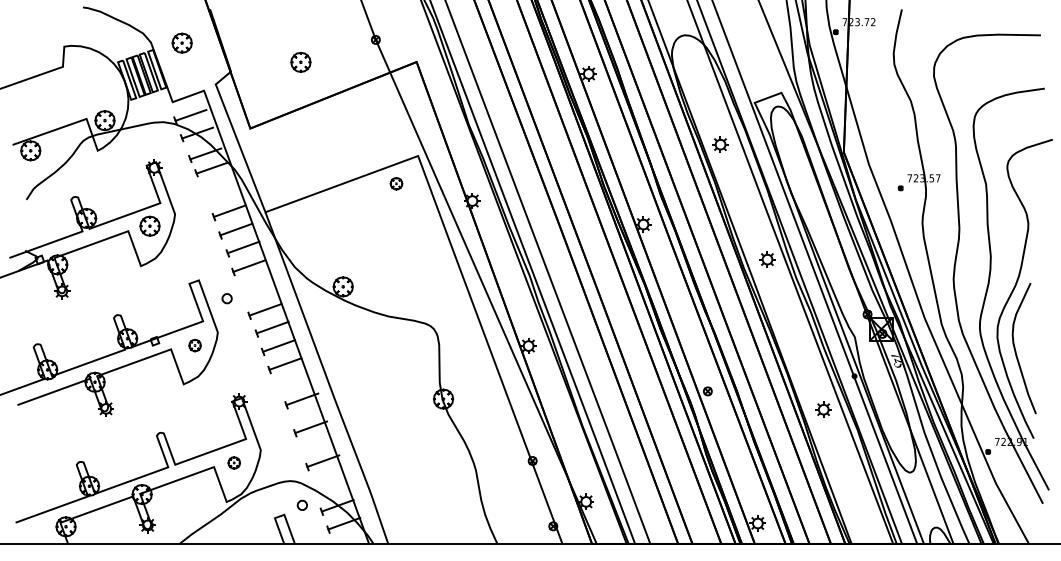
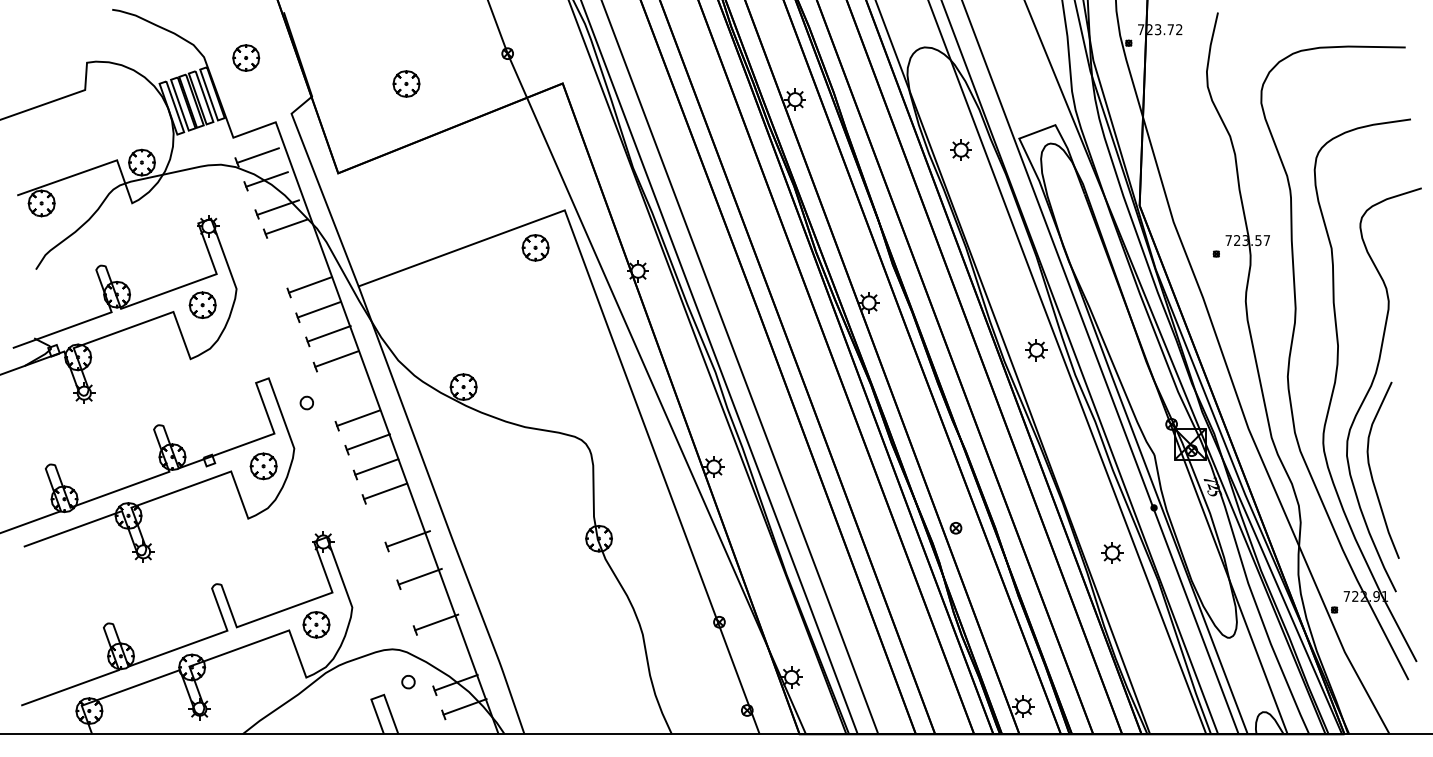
part: (720, 144) -> (960, 149), moved
part: (396, 183) -> (535, 247), size x1.67
part: (195, 345) -> (263, 466), size x1.67
part: (234, 462) -> (316, 624), size x1.67

